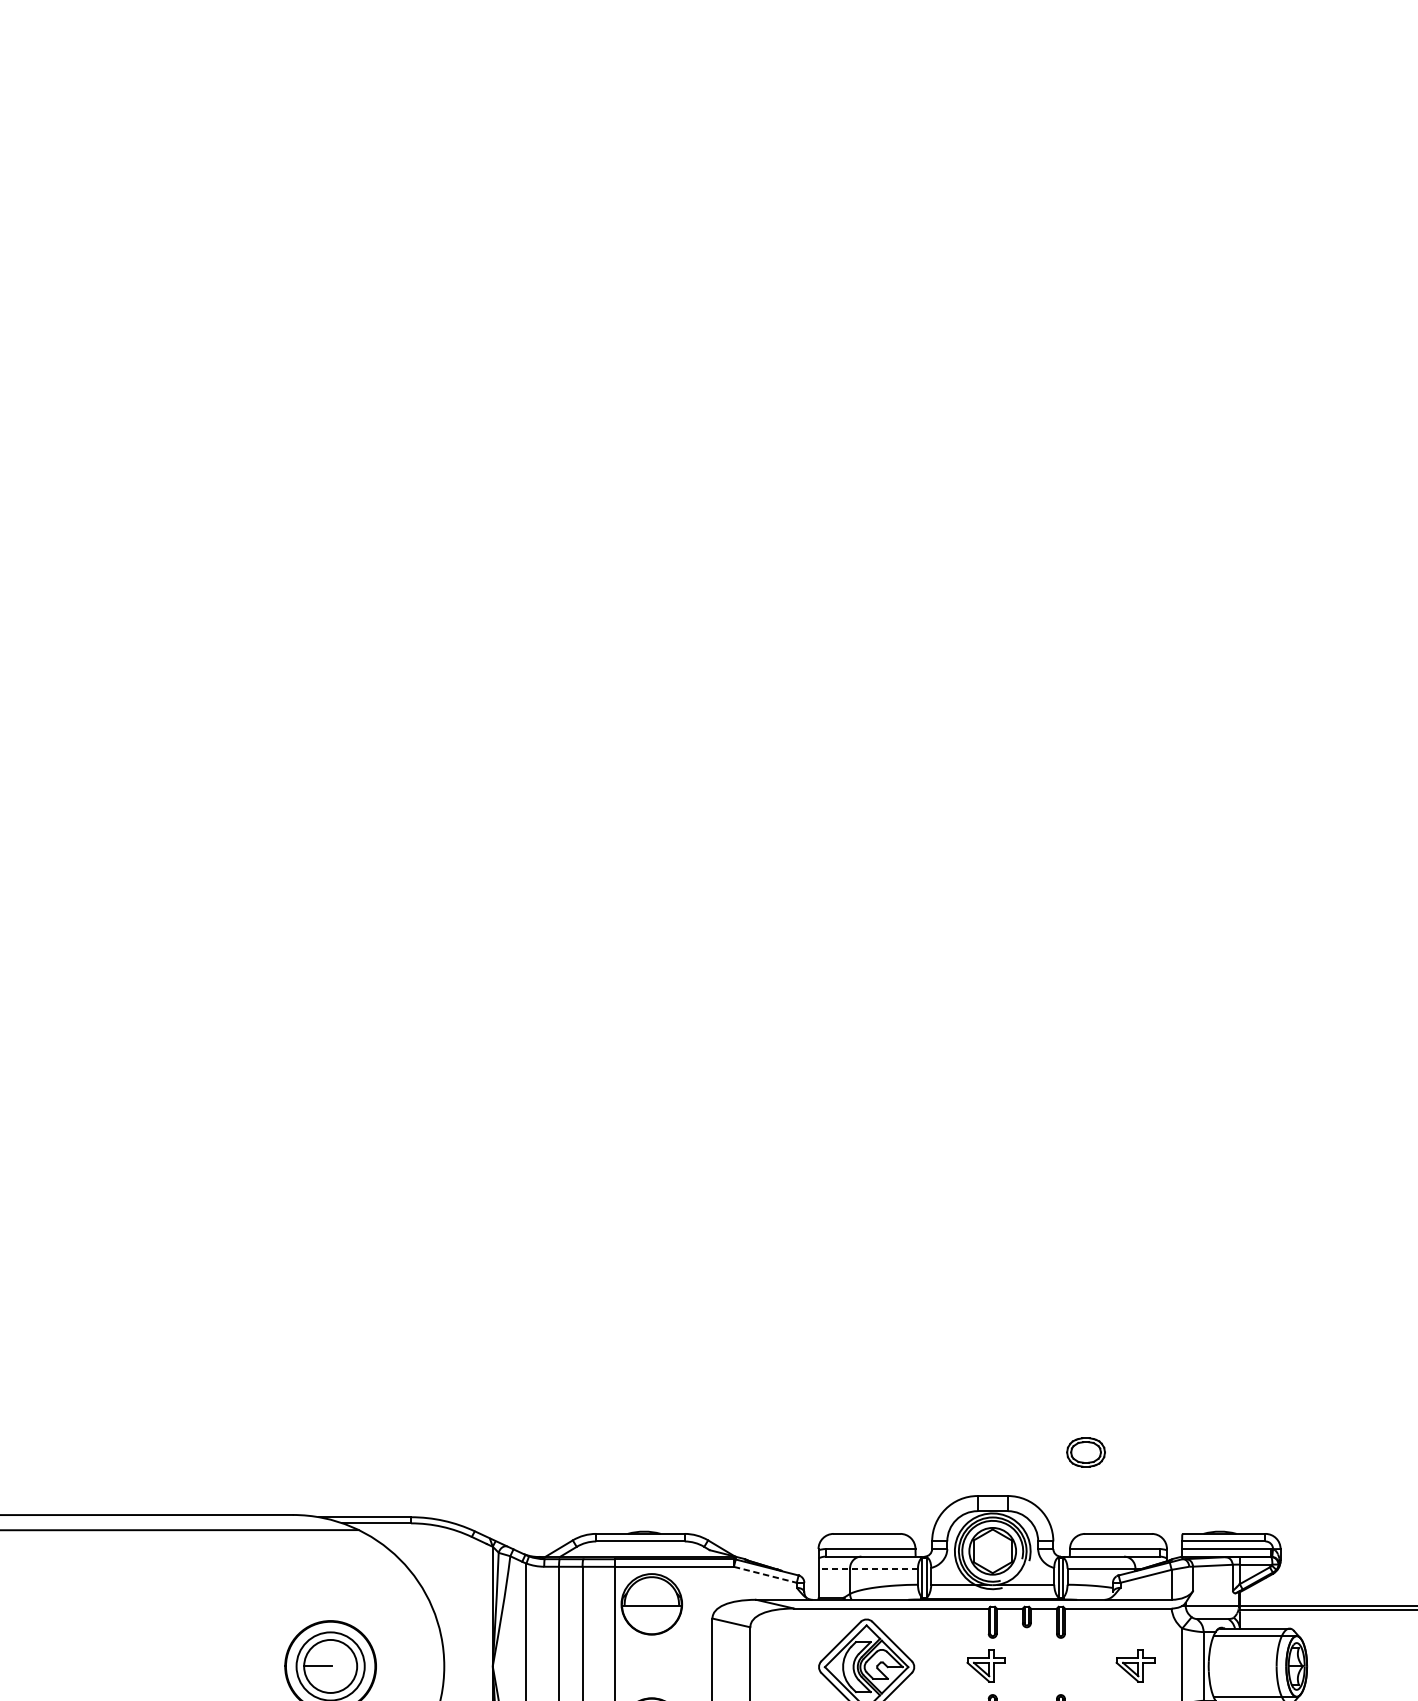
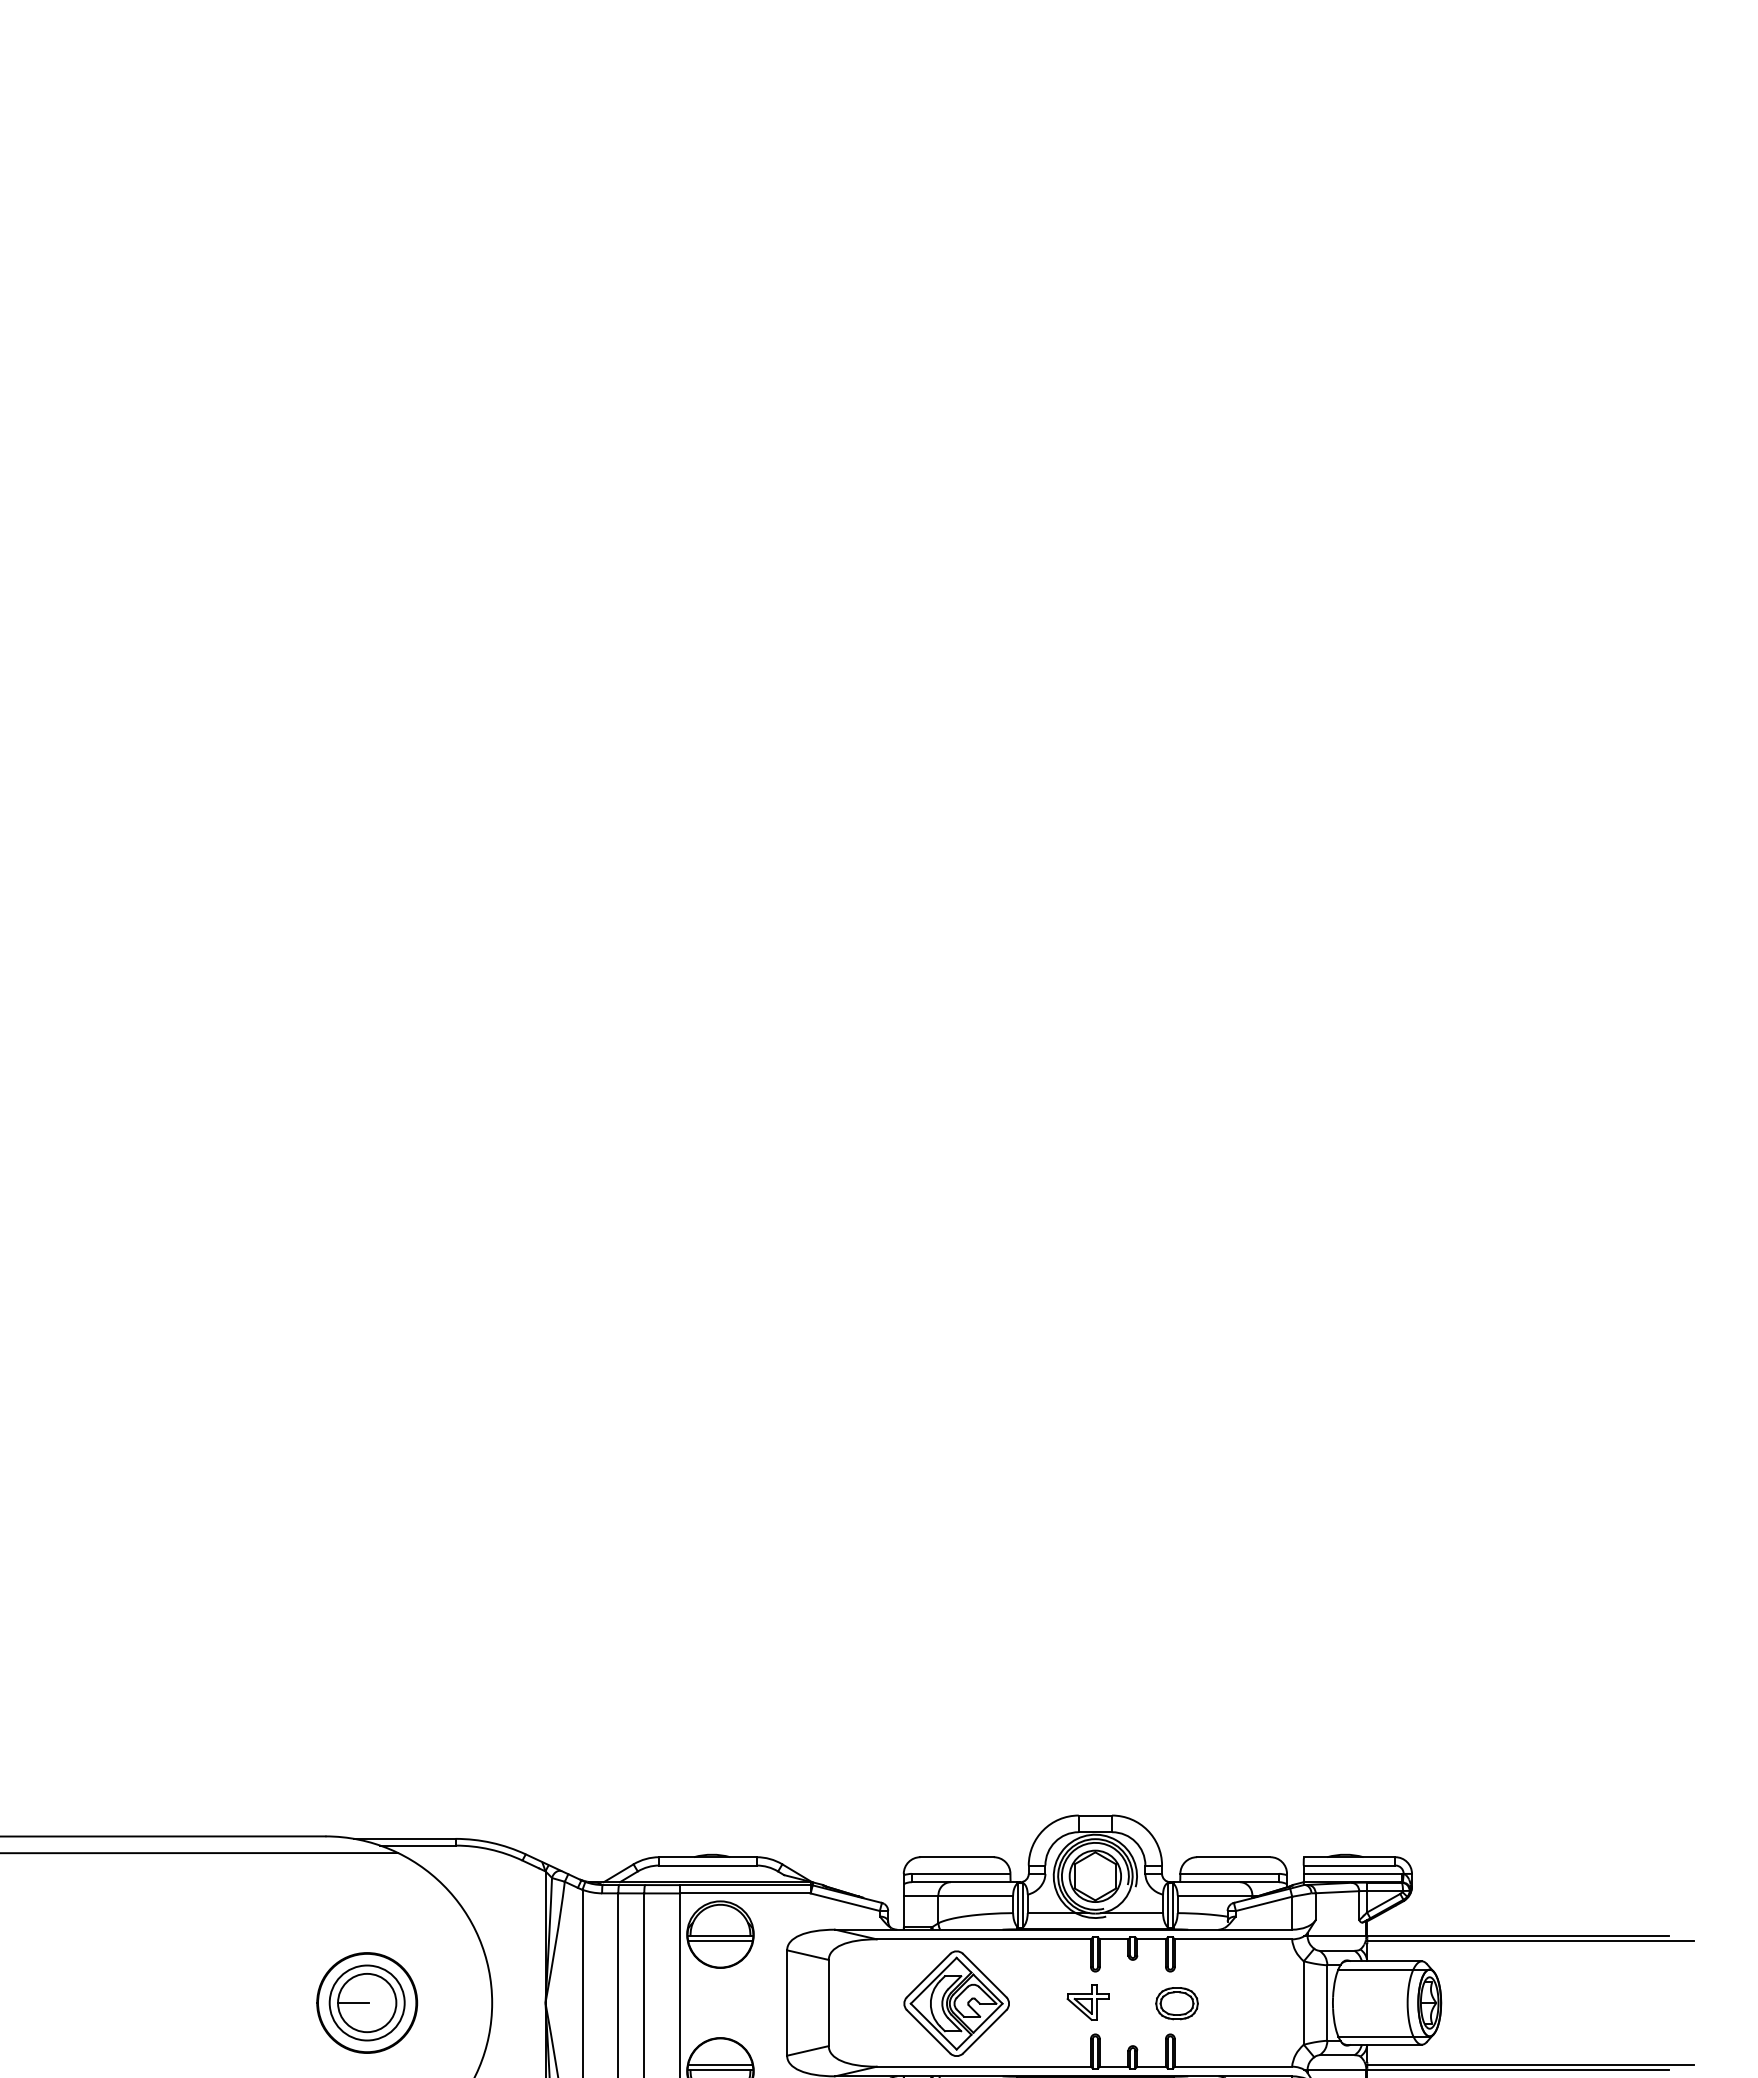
part: (1085, 1452) -> (1176, 2003), moved
line: (868, 1568) -> (958, 1895), dashed -> solid
line: (765, 1575) -> (845, 1902), dashed -> solid
line: (651, 1610) -> (720, 1941), added
part: (1134, 1665) -> (1251, 2002), removed

